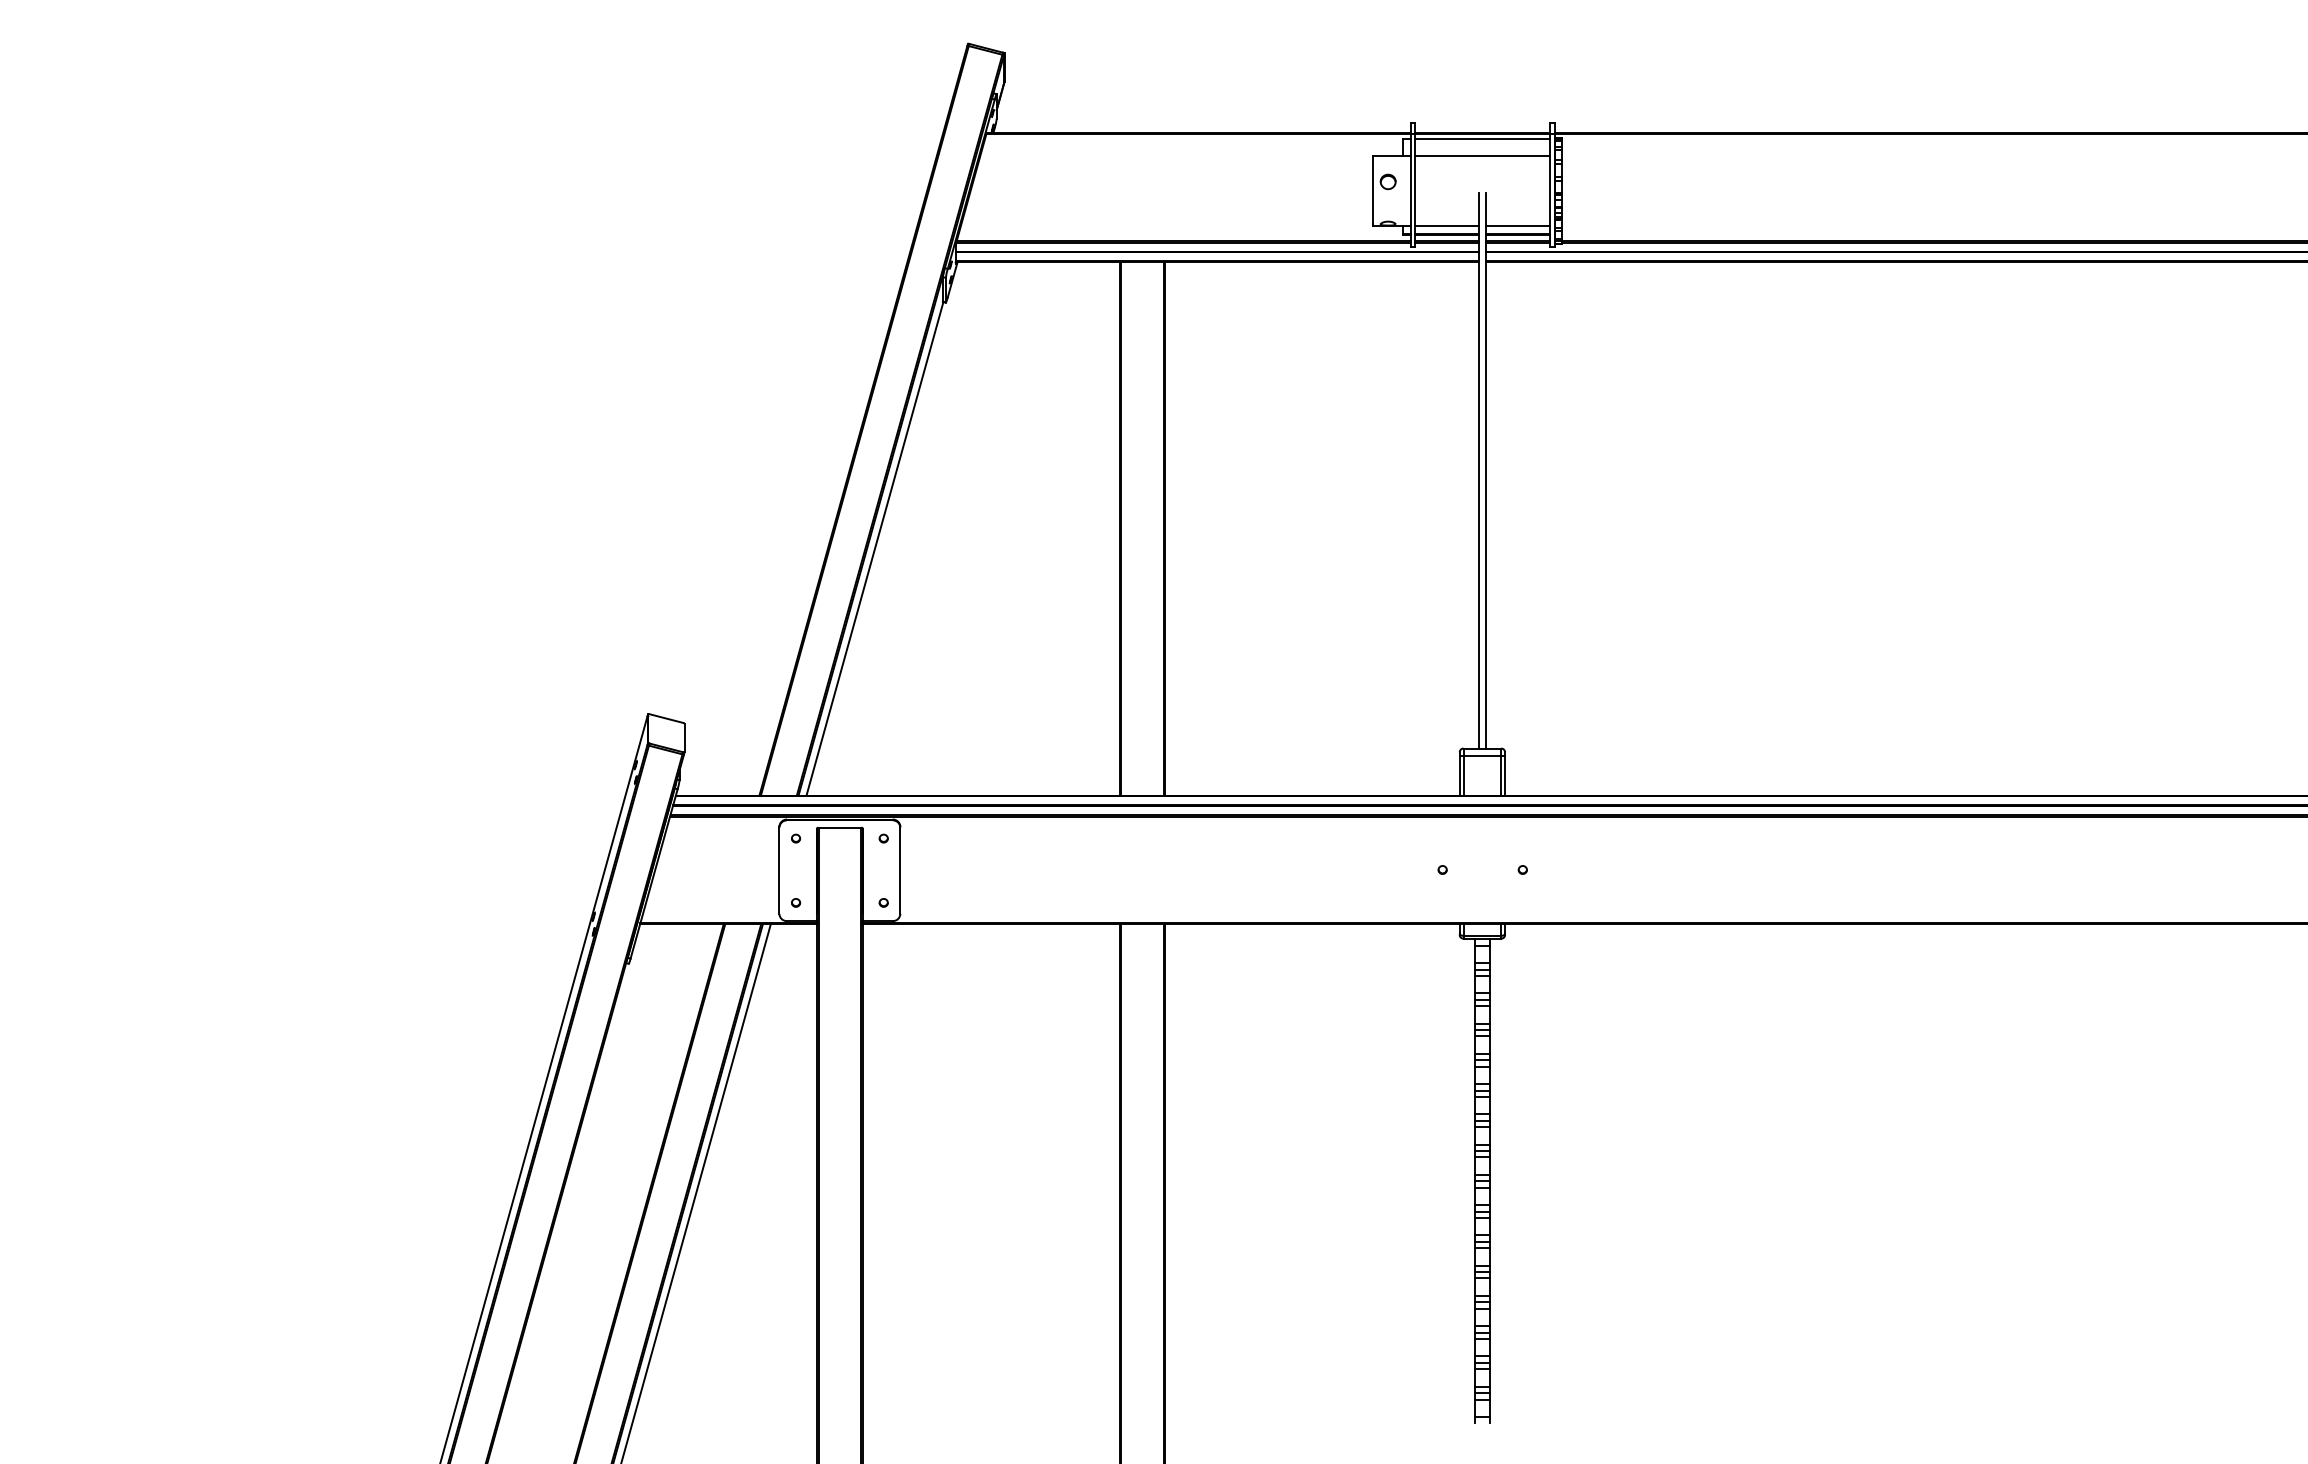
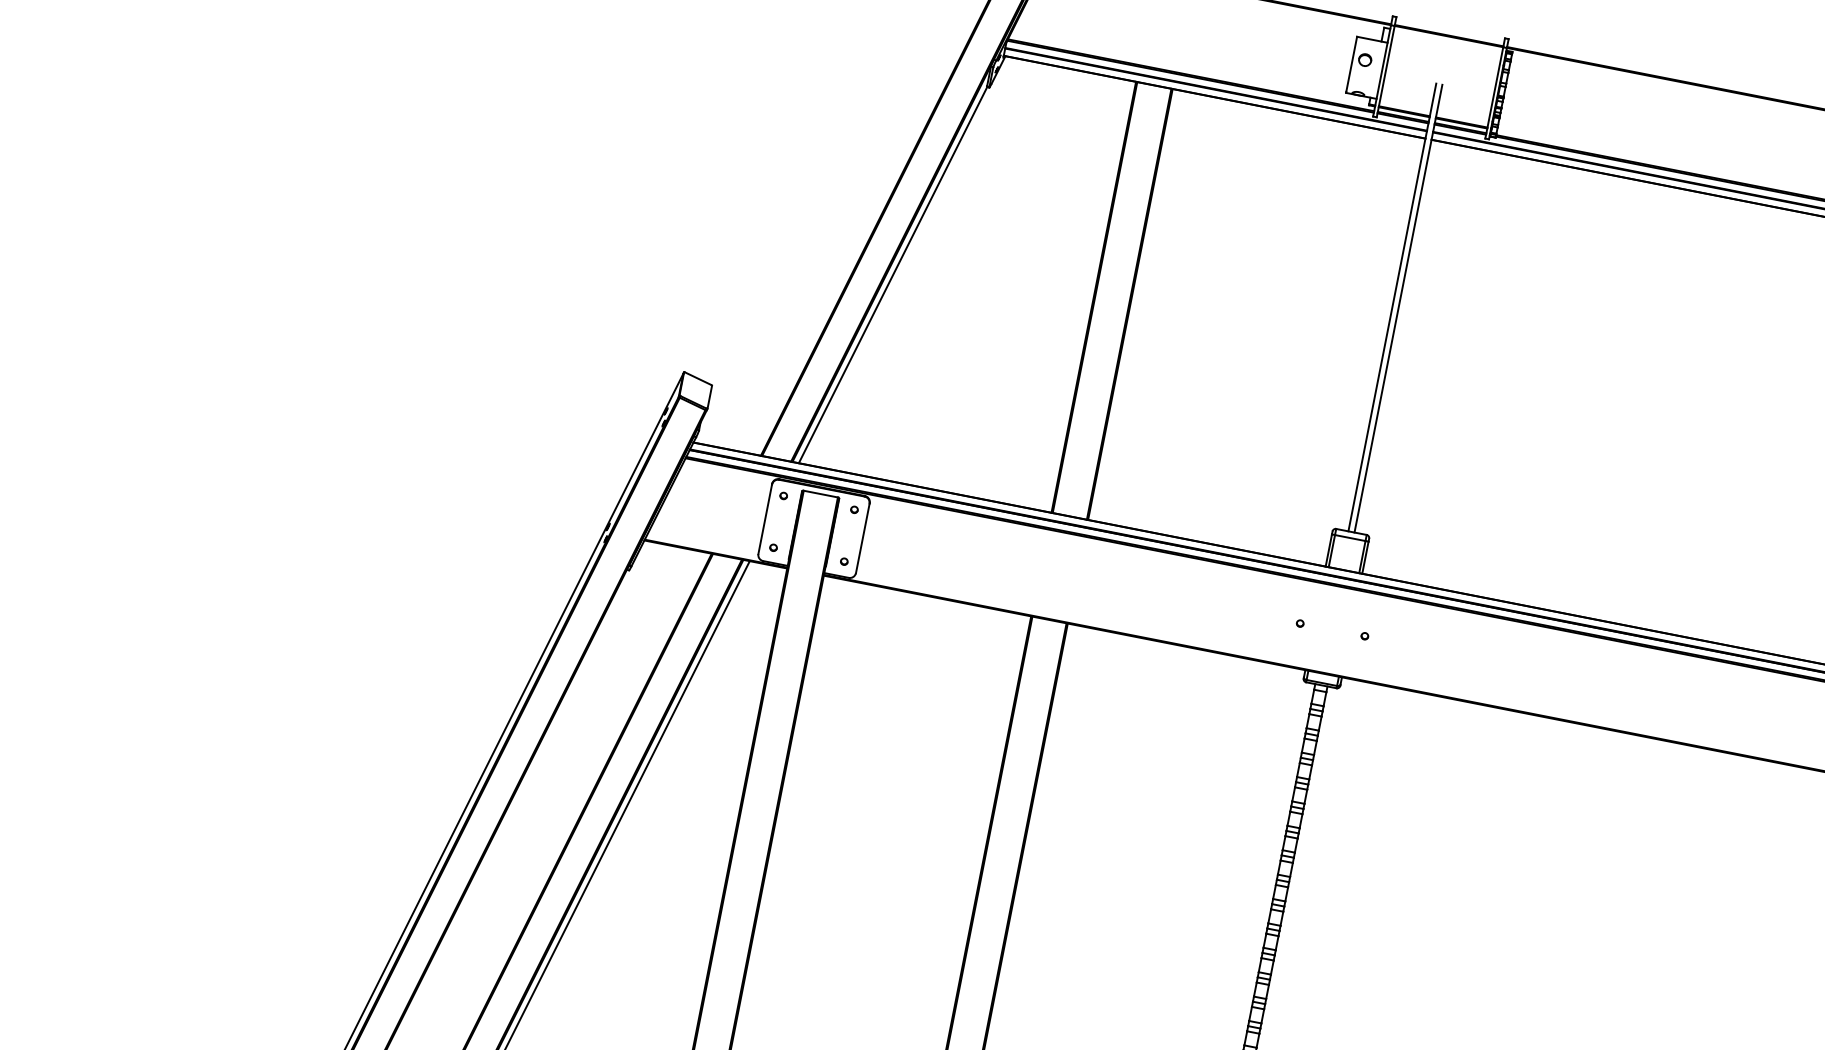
line: (1482, 138) -> (1448, 40), removed
line: (1482, 155) -> (1445, 53), removed
line: (1446, 225) -> (1405, 104), removed
line: (1518, 225) -> (1463, 115), removed

